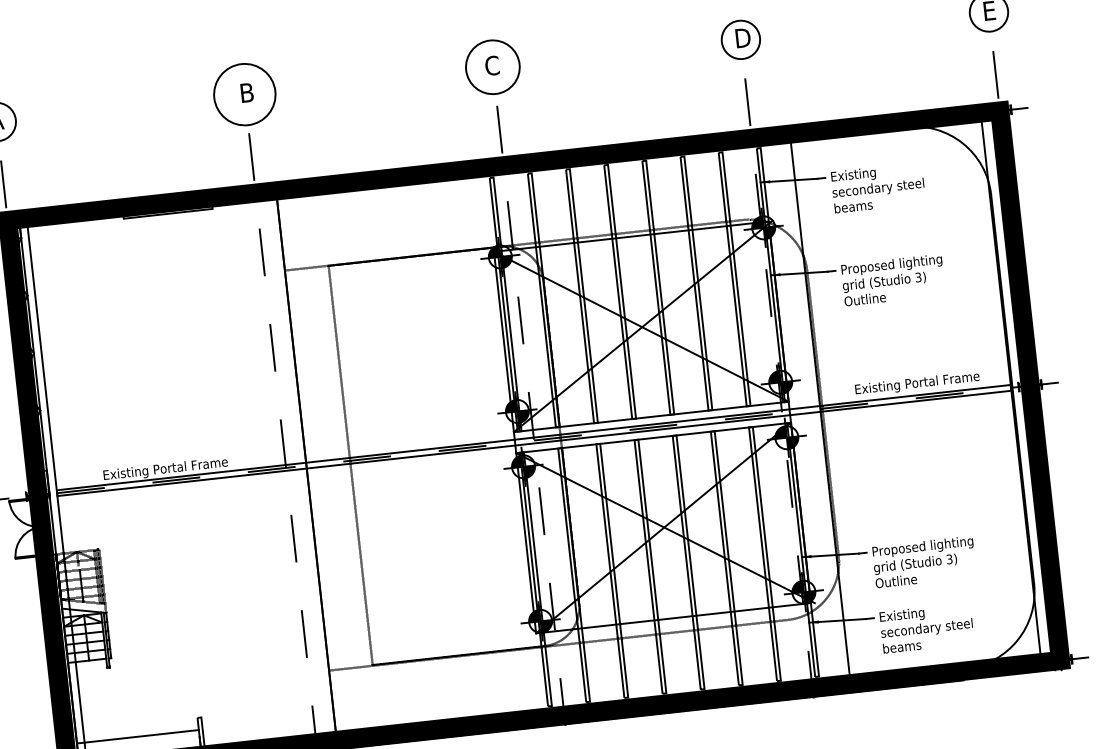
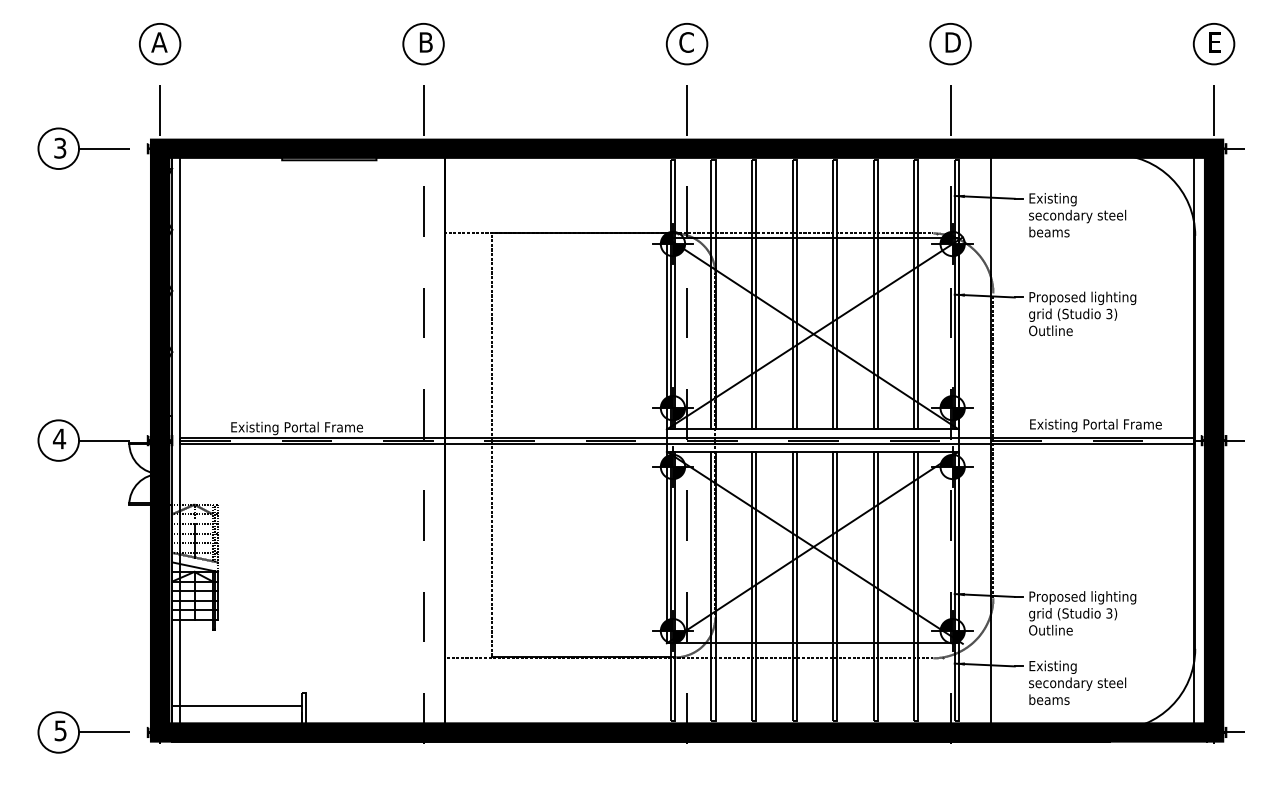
circle: (492, 66) -> (686, 43), size x0.71
circle: (244, 94) -> (423, 43), size x0.62

